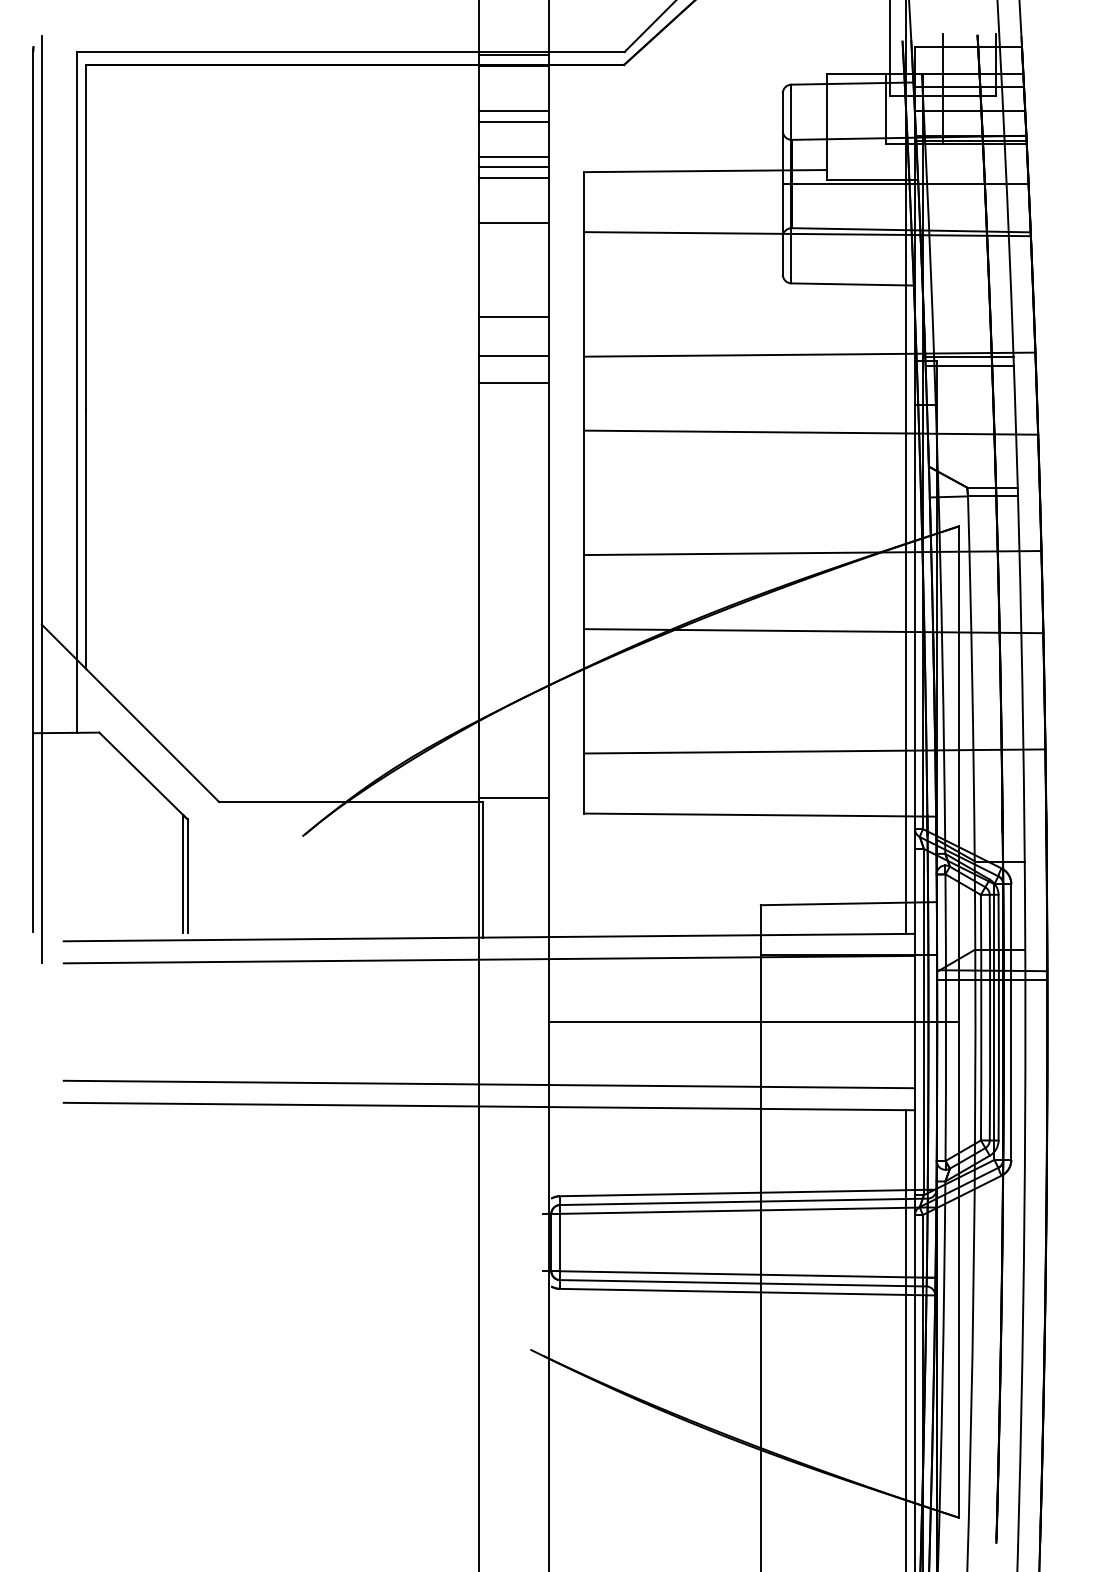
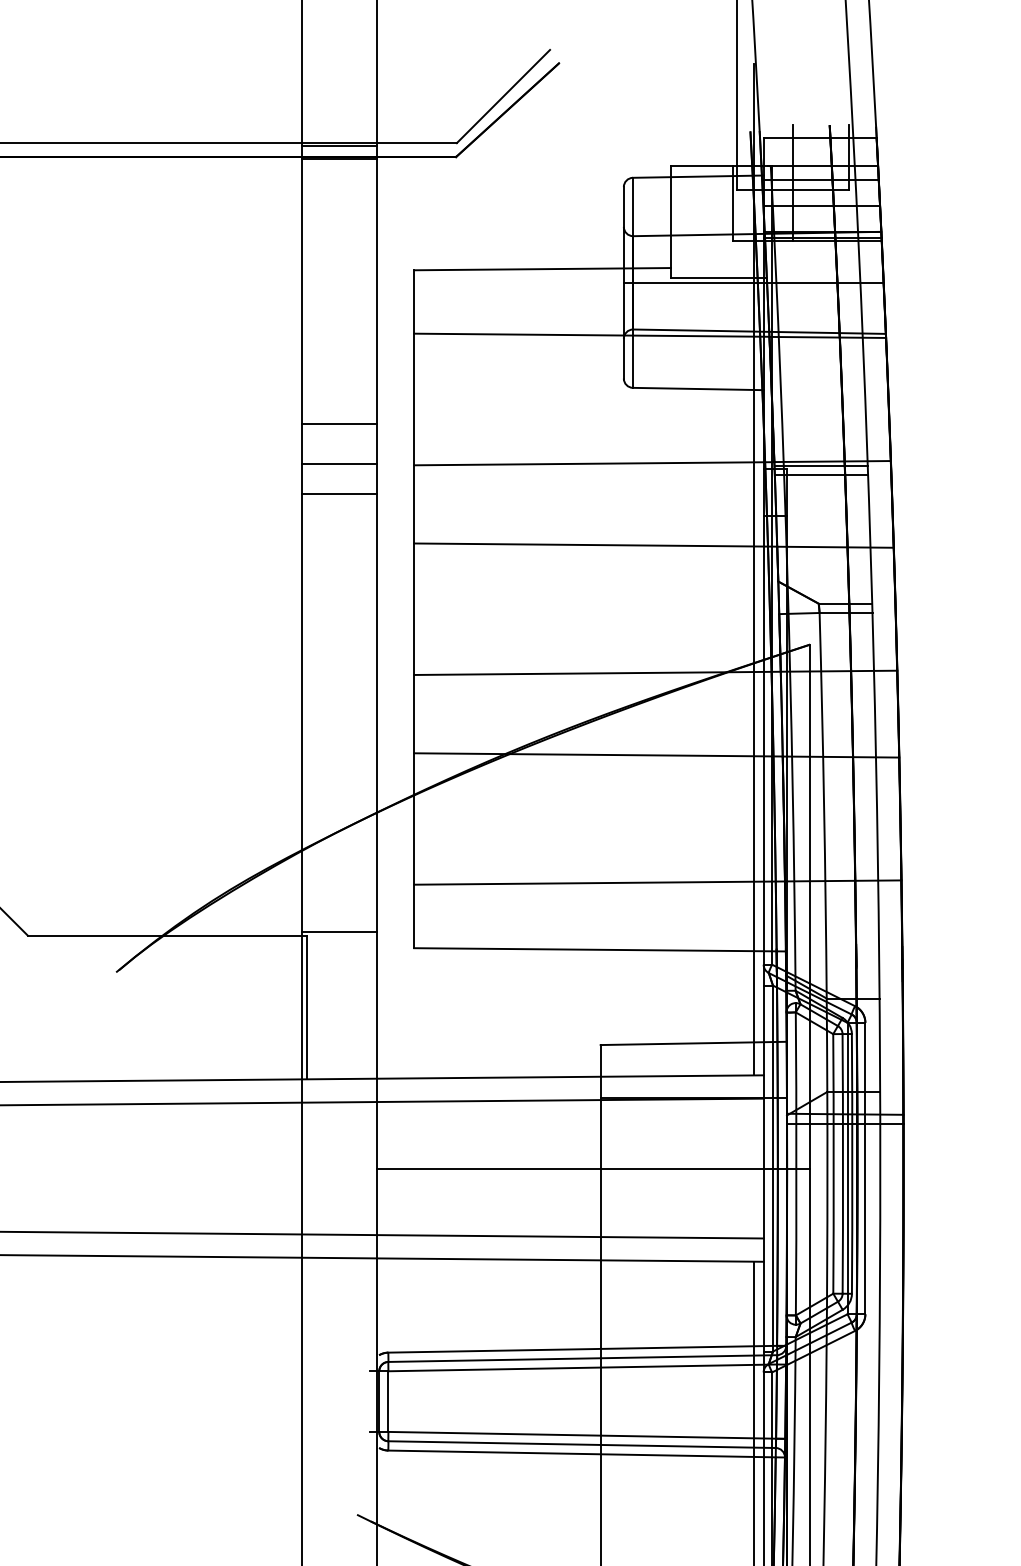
line: (513, 110) -> (339, 205), removed
line: (513, 122) -> (339, 217), removed
line: (513, 157) -> (339, 254), removed
line: (513, 166) -> (339, 264), removed
line: (513, 178) -> (339, 276), removed
line: (513, 222) -> (339, 323), removed

